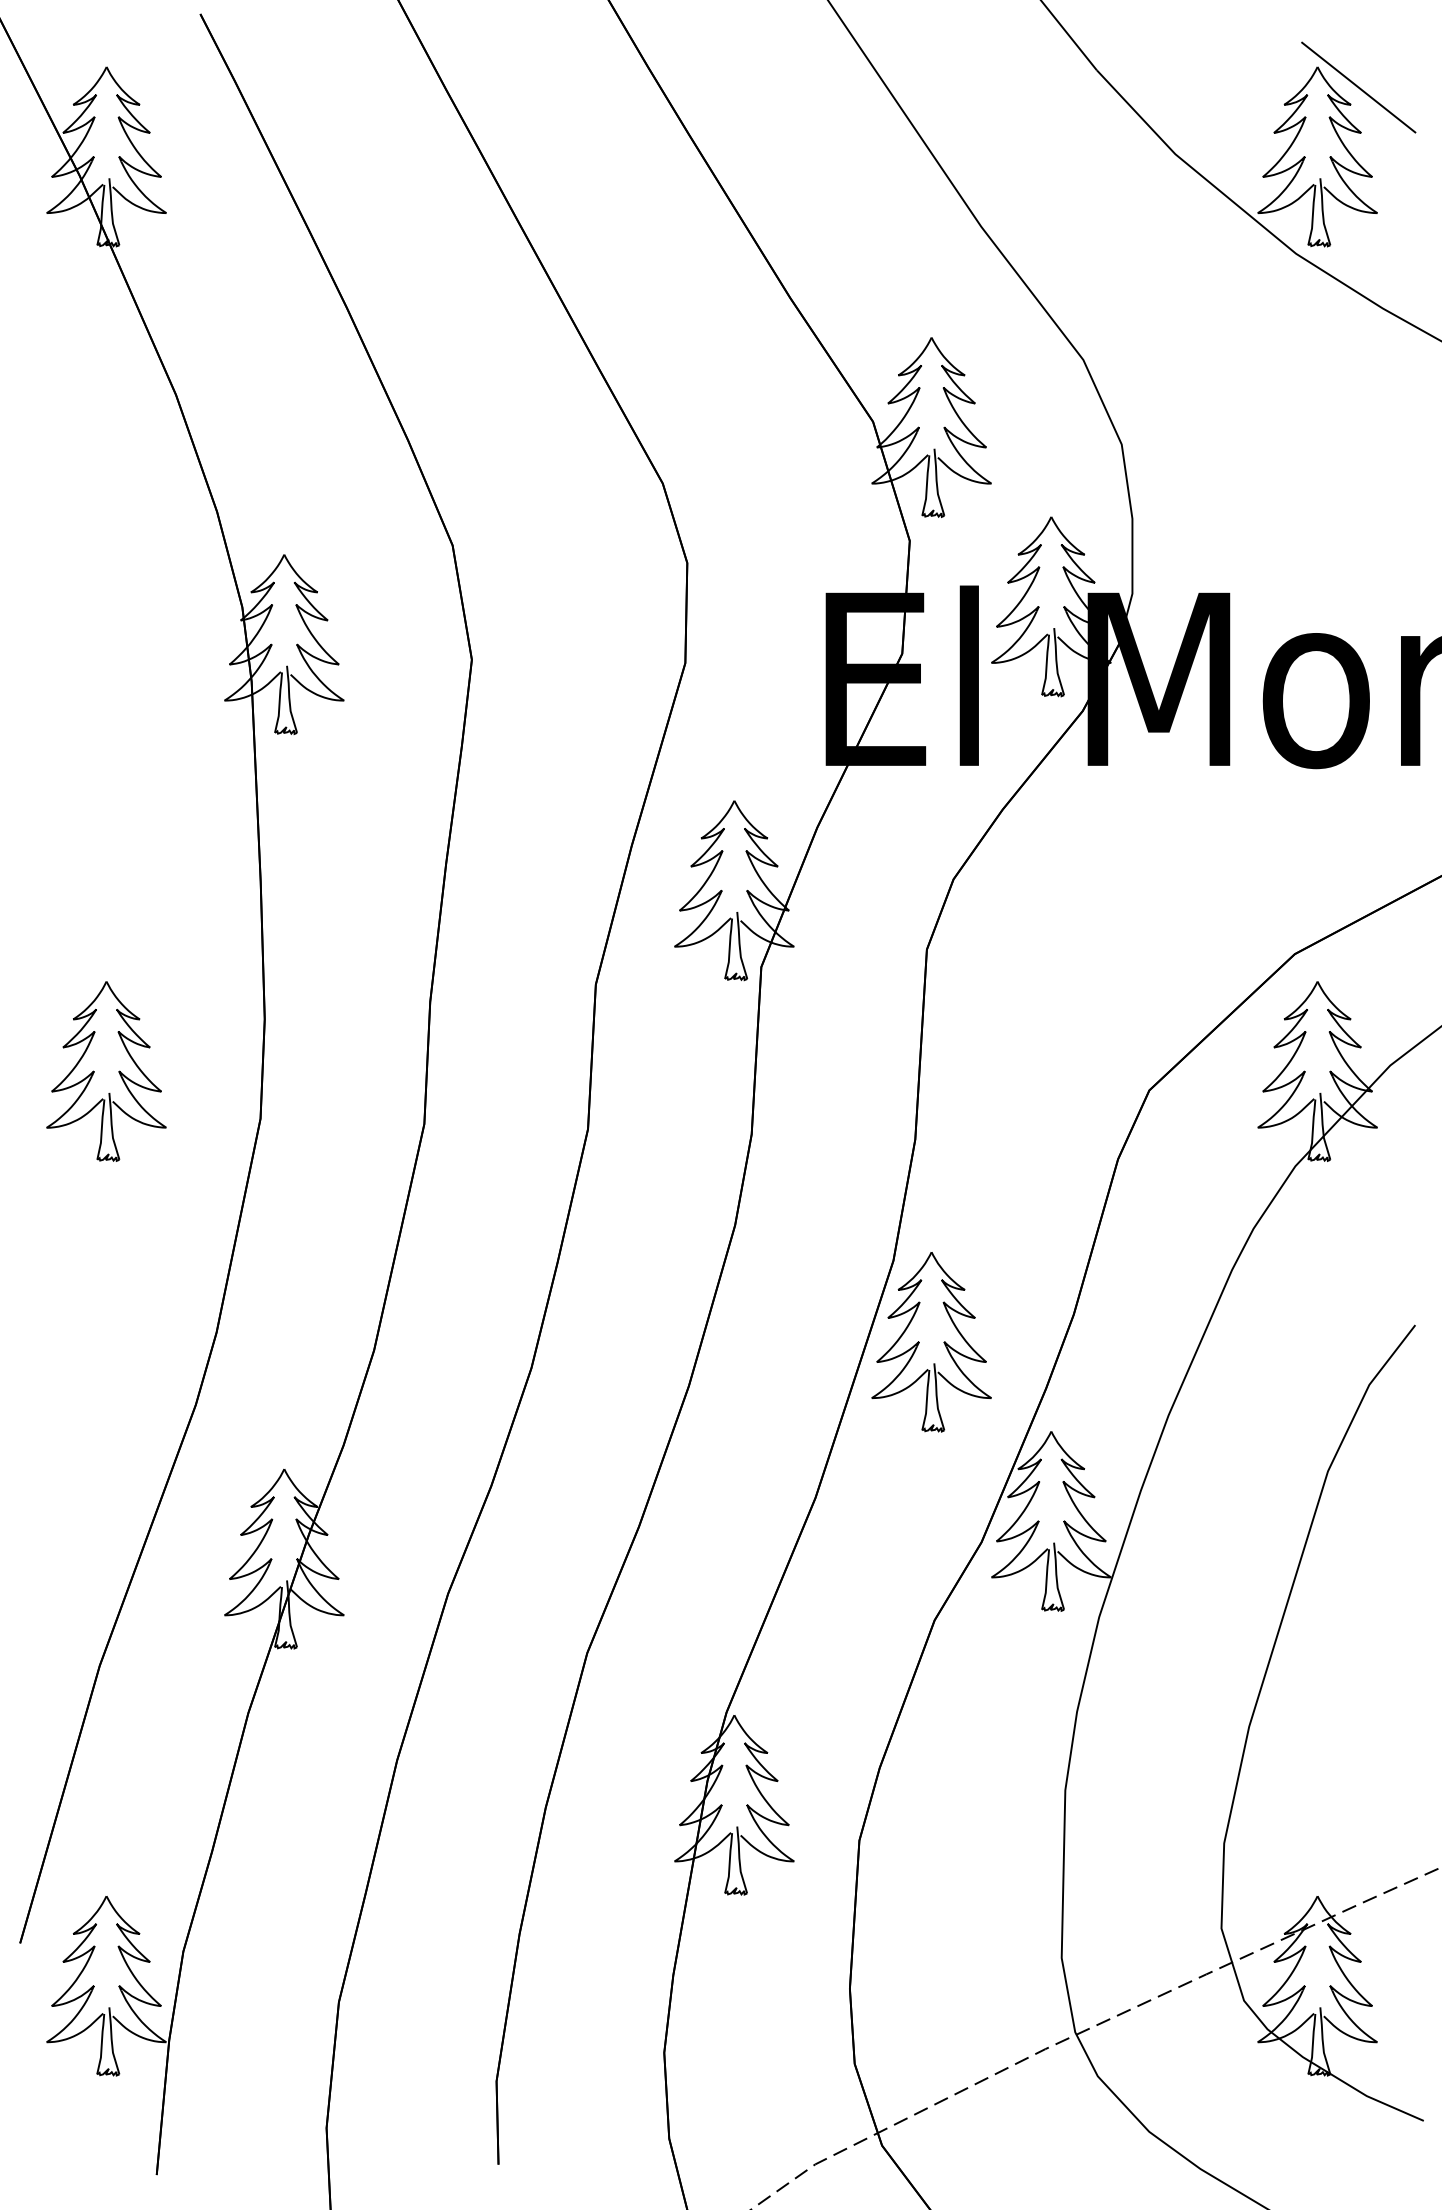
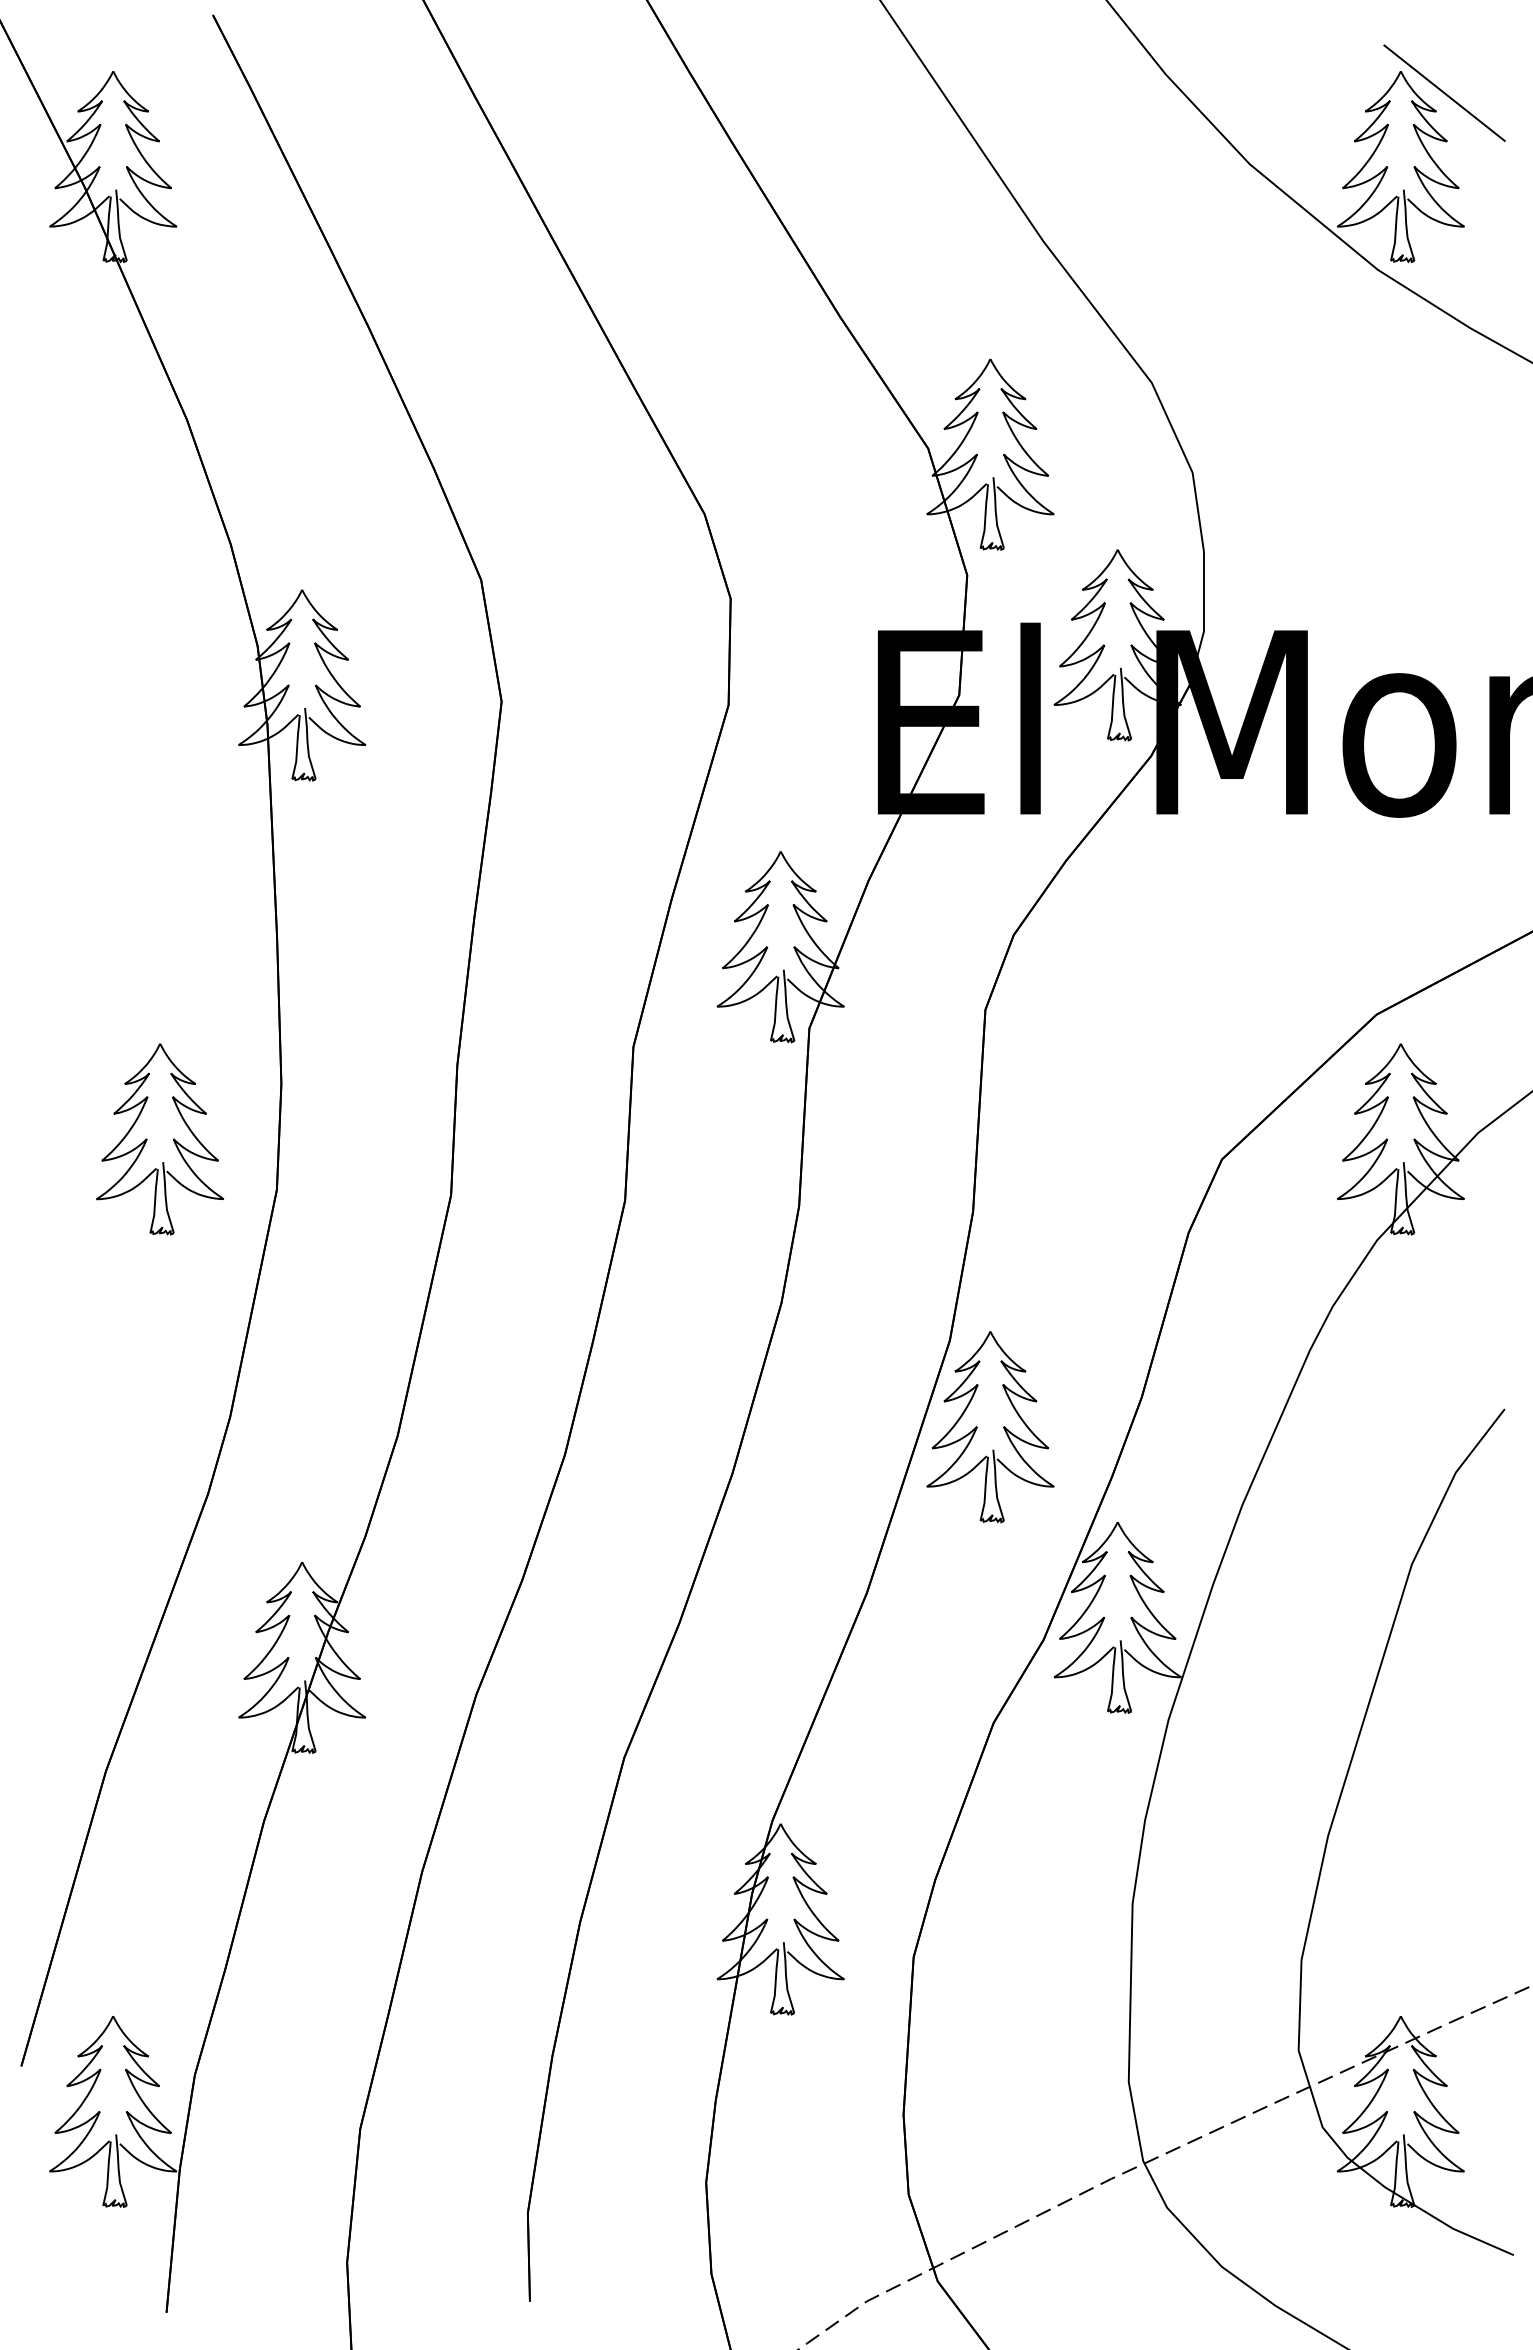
part: (106, 1071) -> (160, 1139), moved

